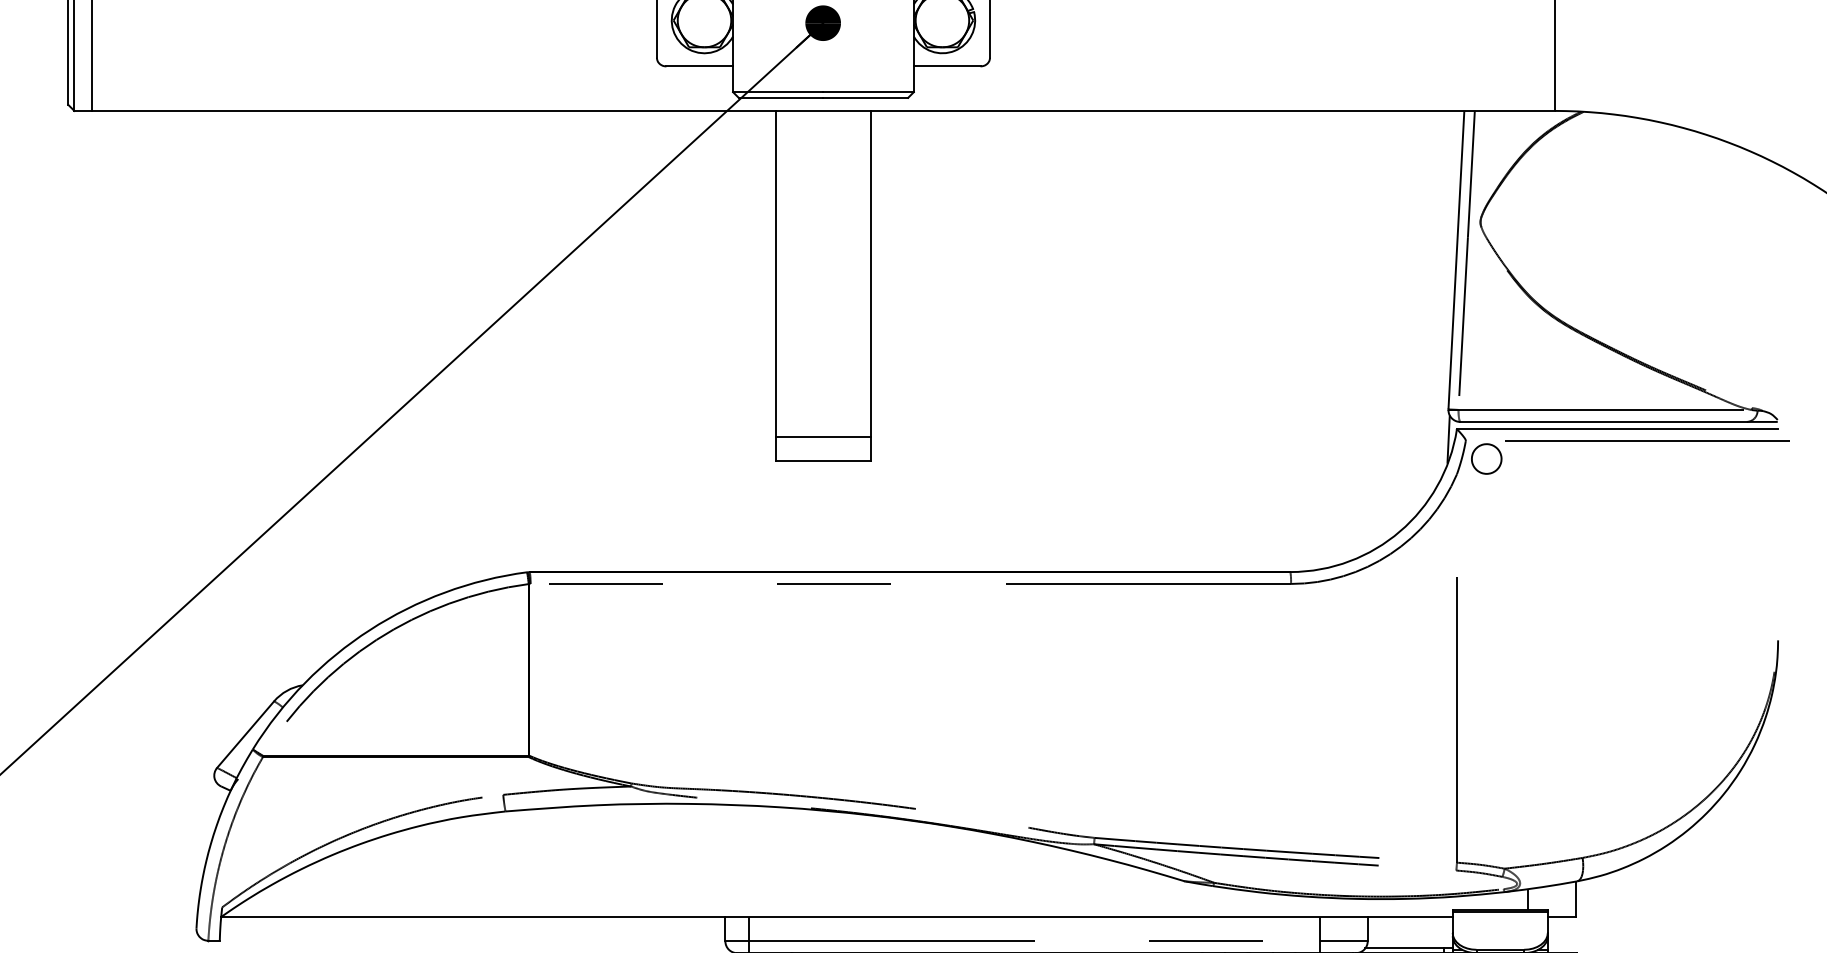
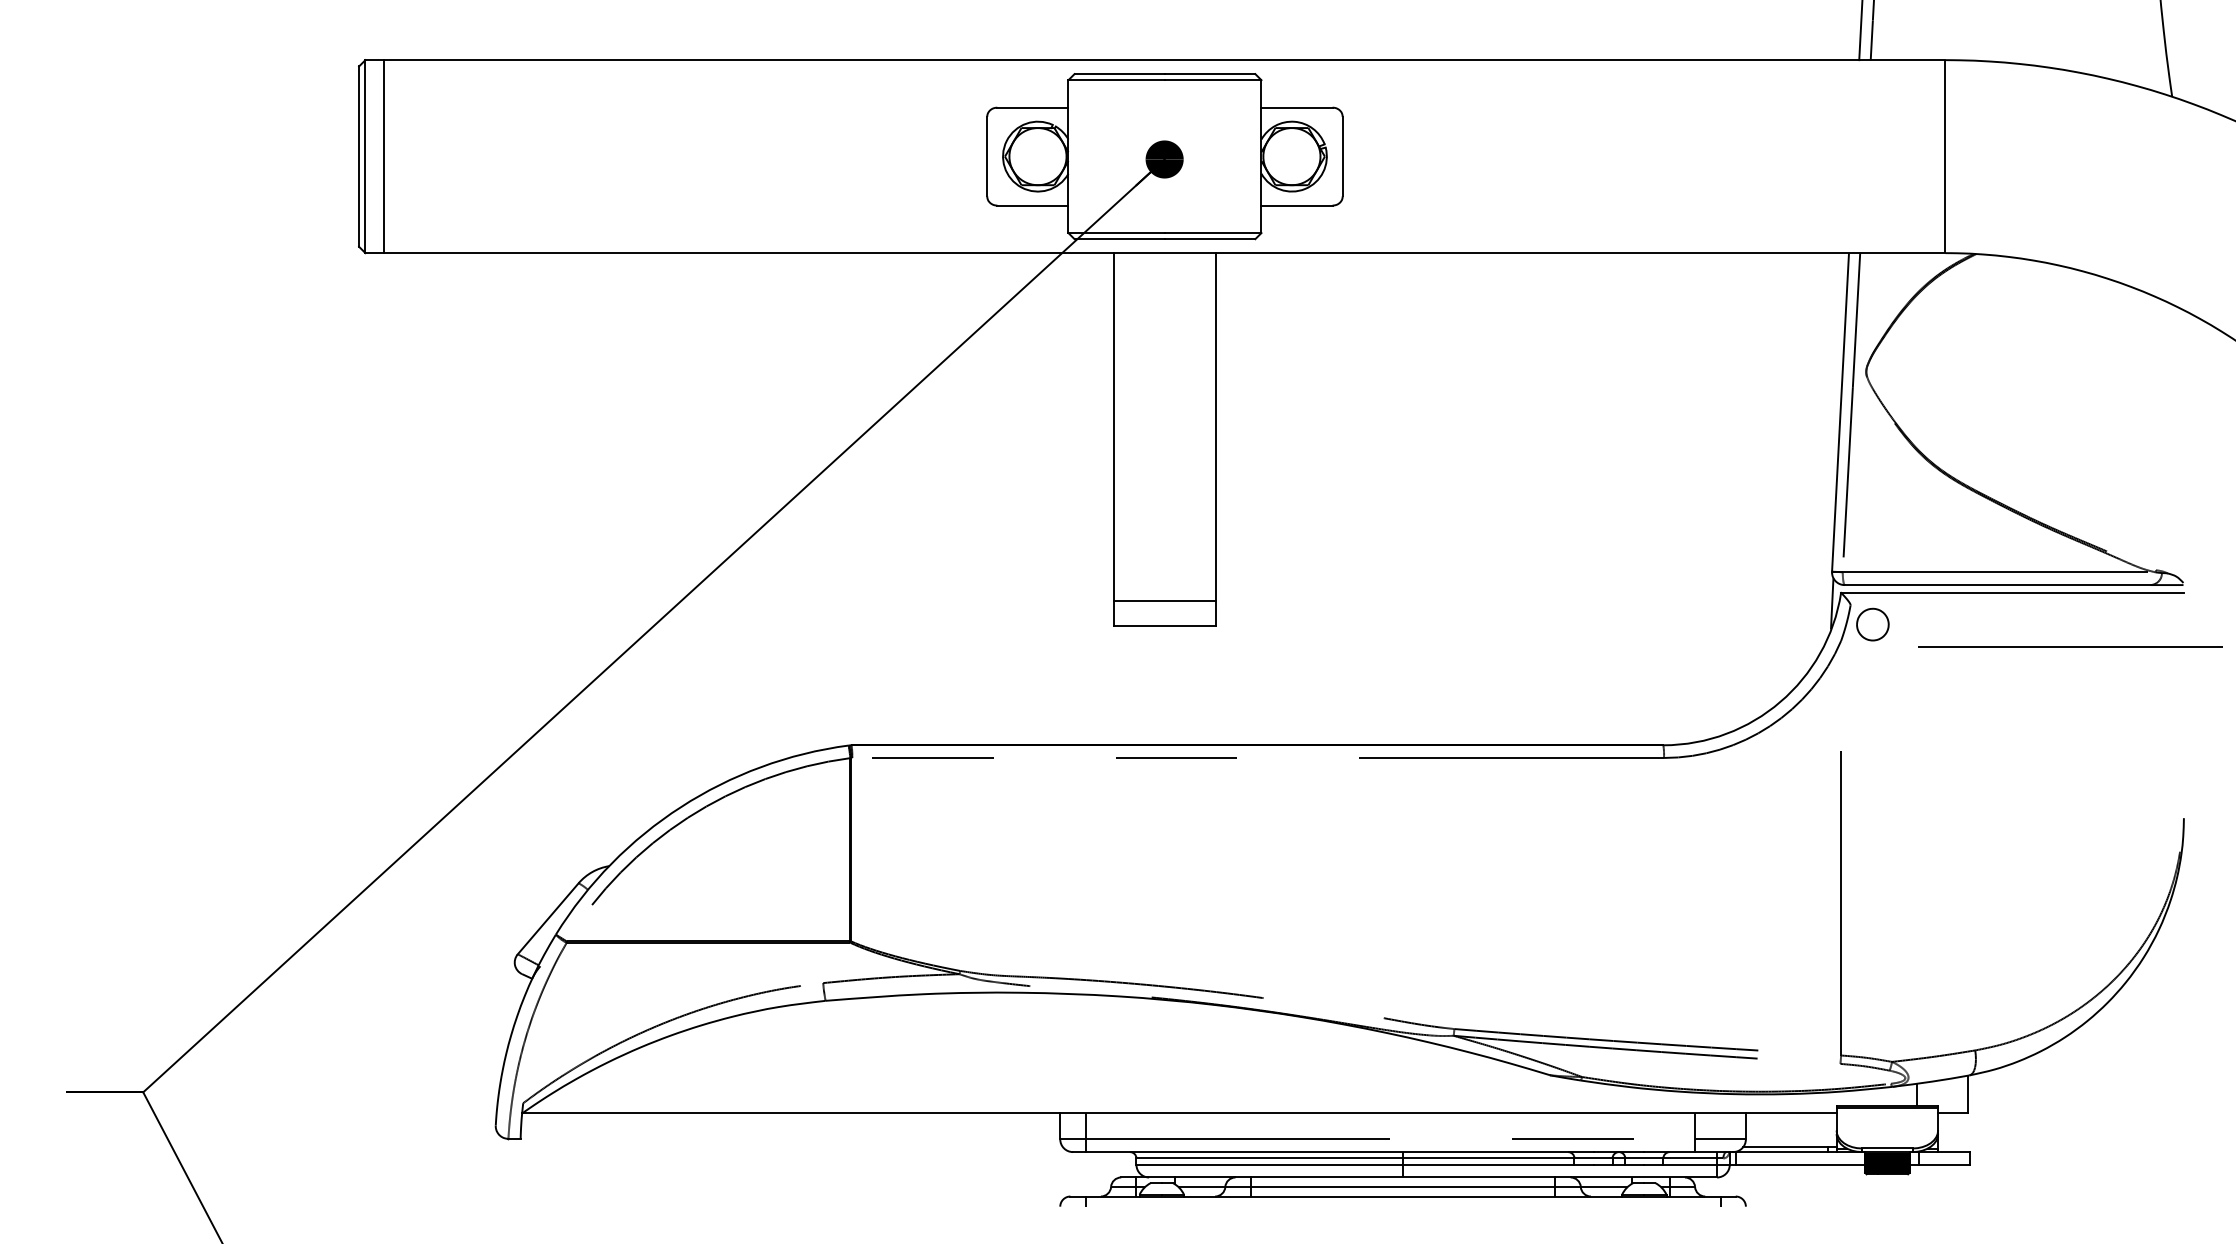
line: (1647, 441) -> (2070, 646), moved

